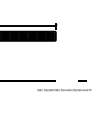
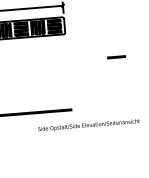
part: (82, 80) -> (117, 55), moved

